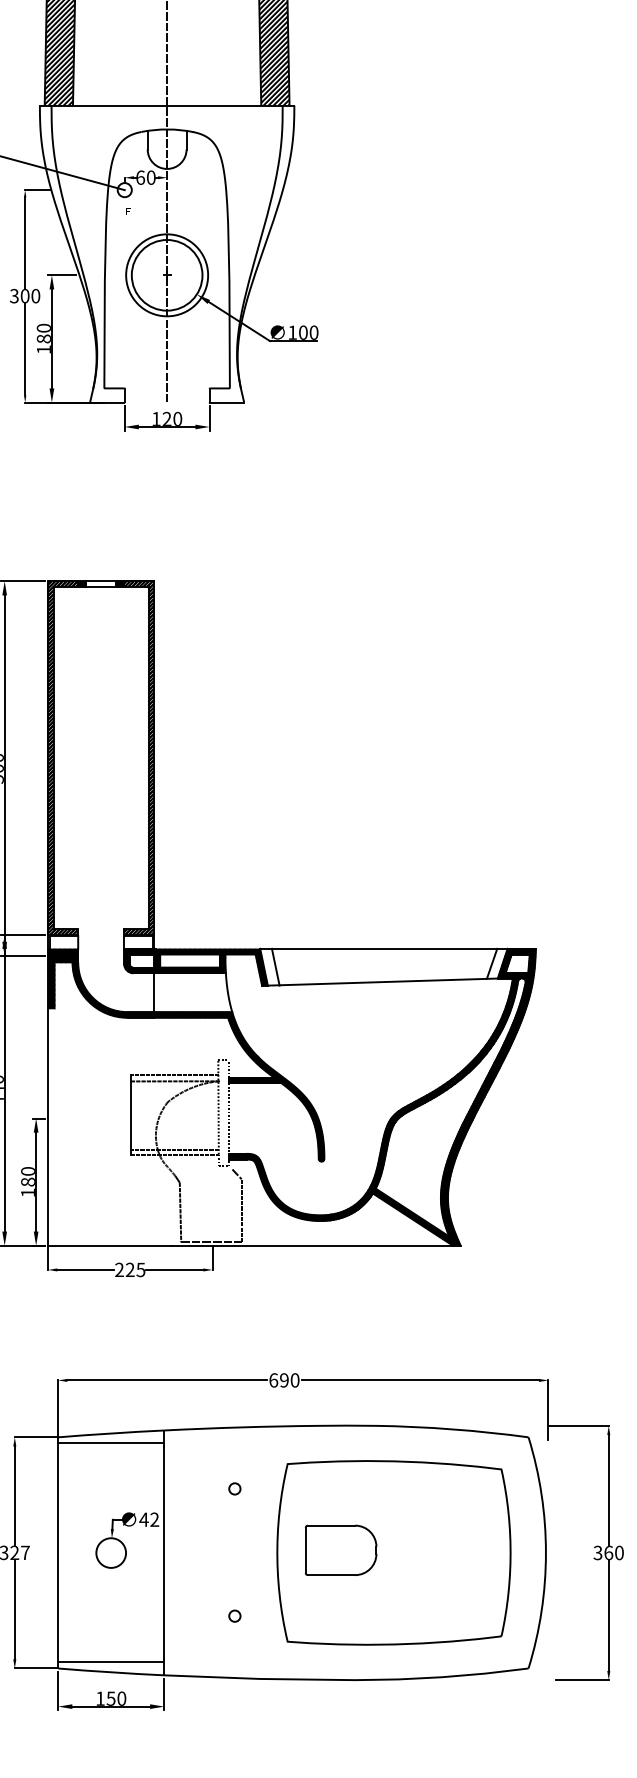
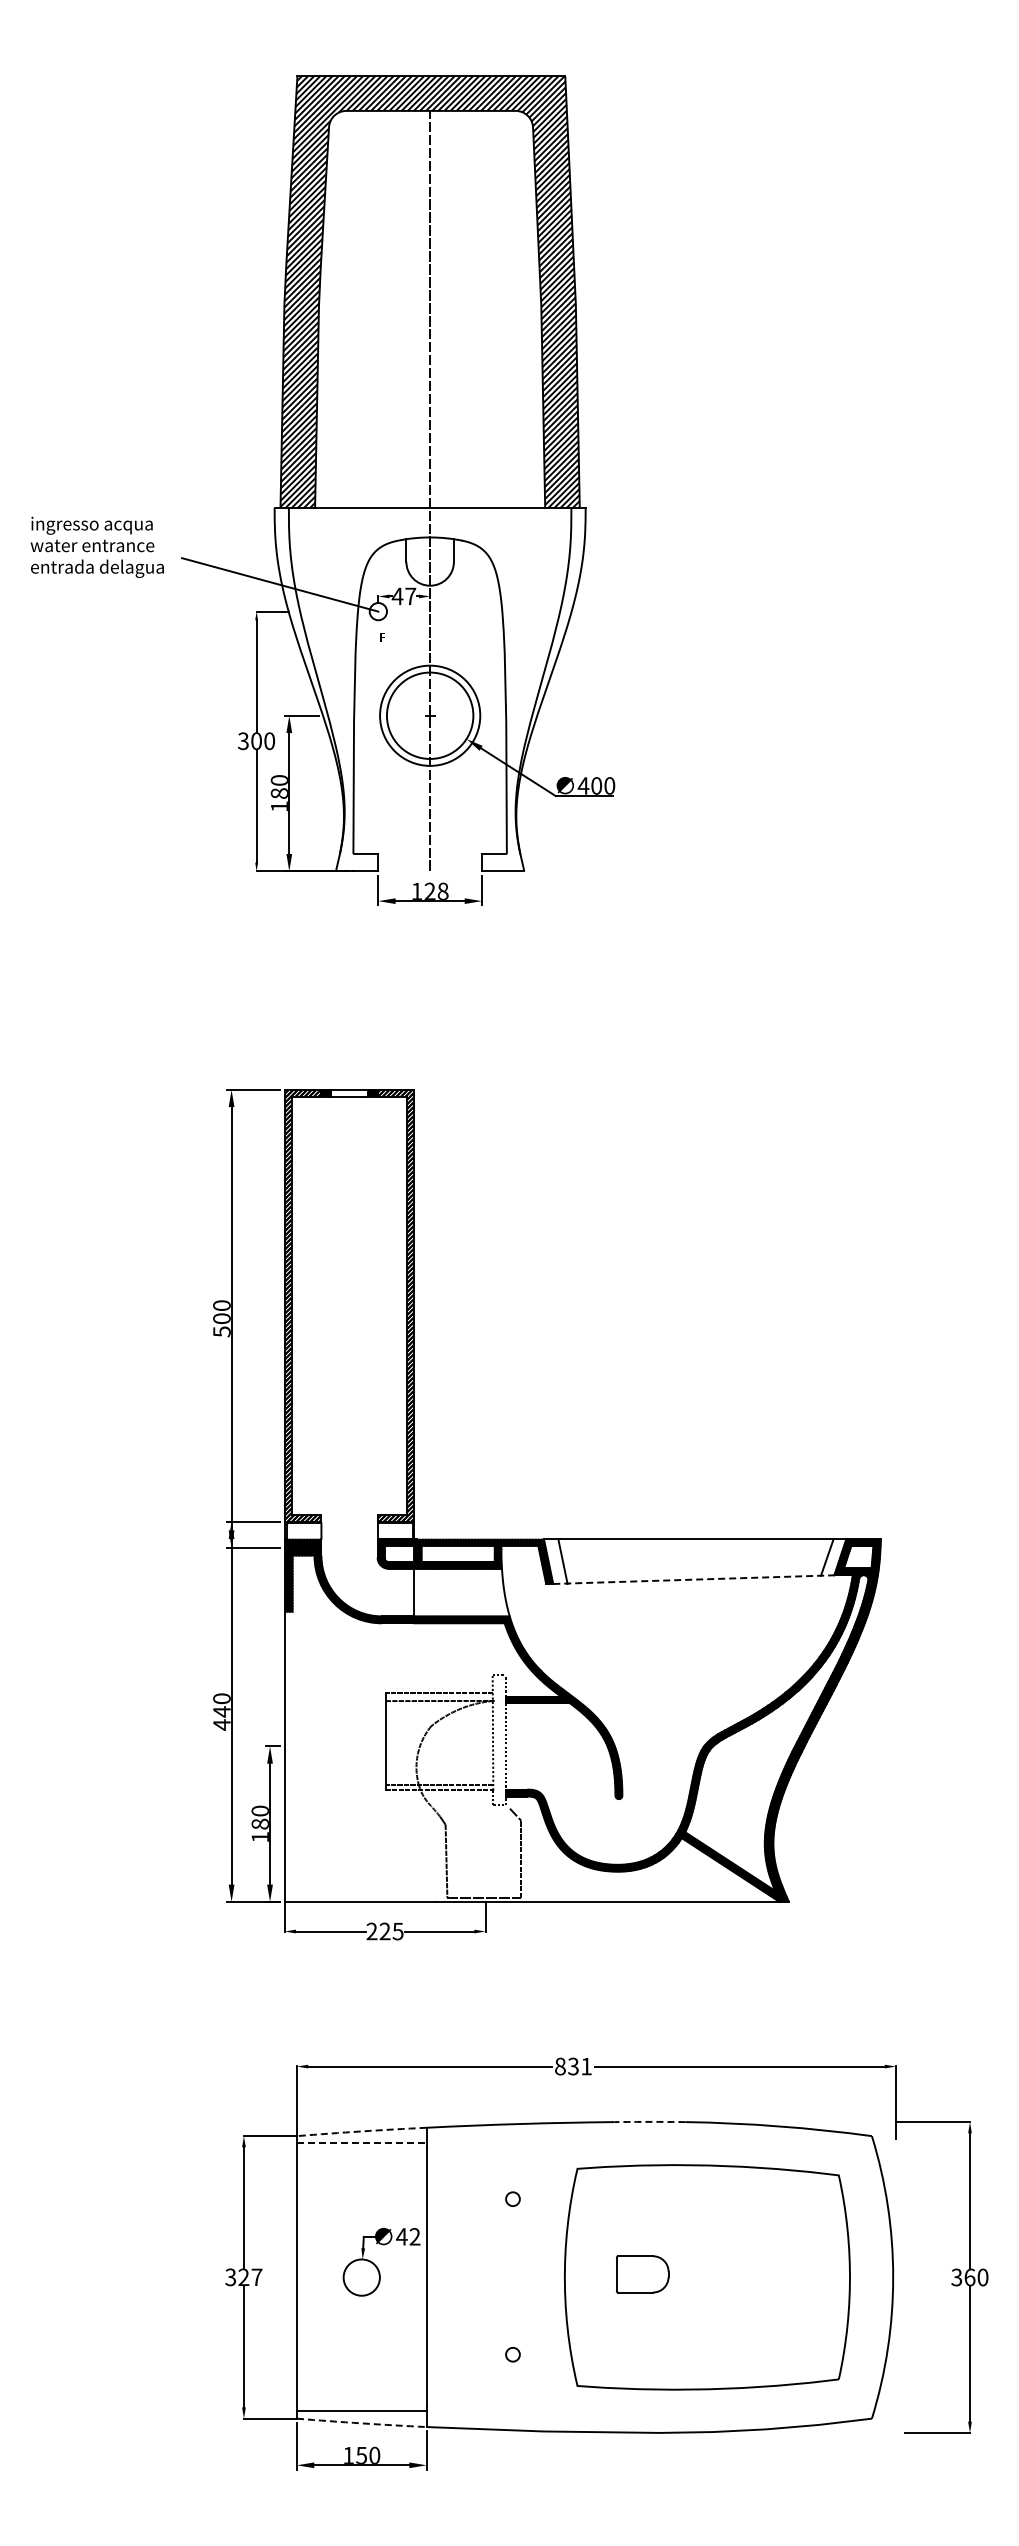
text: (145, 177) -> (403, 596), 60 -> 47
text: (292, 332) -> (583, 785), 100 -> 400
text: (177, 419) -> (442, 891), 120 -> 128
line: (382, 981) -> (693, 1579), solid -> dashed
text: (284, 1380) -> (573, 2066), 690 -> 831
arc: (346, 1425) -> (649, 2121), solid -> dashed
arc: (110, 1433) -> (361, 2131), solid -> dashed
line: (110, 1443) -> (361, 2143), solid -> dashed
part: (340, 1550) -> (642, 2274), size x0.6
arc: (110, 1672) -> (361, 2423), solid -> dashed

